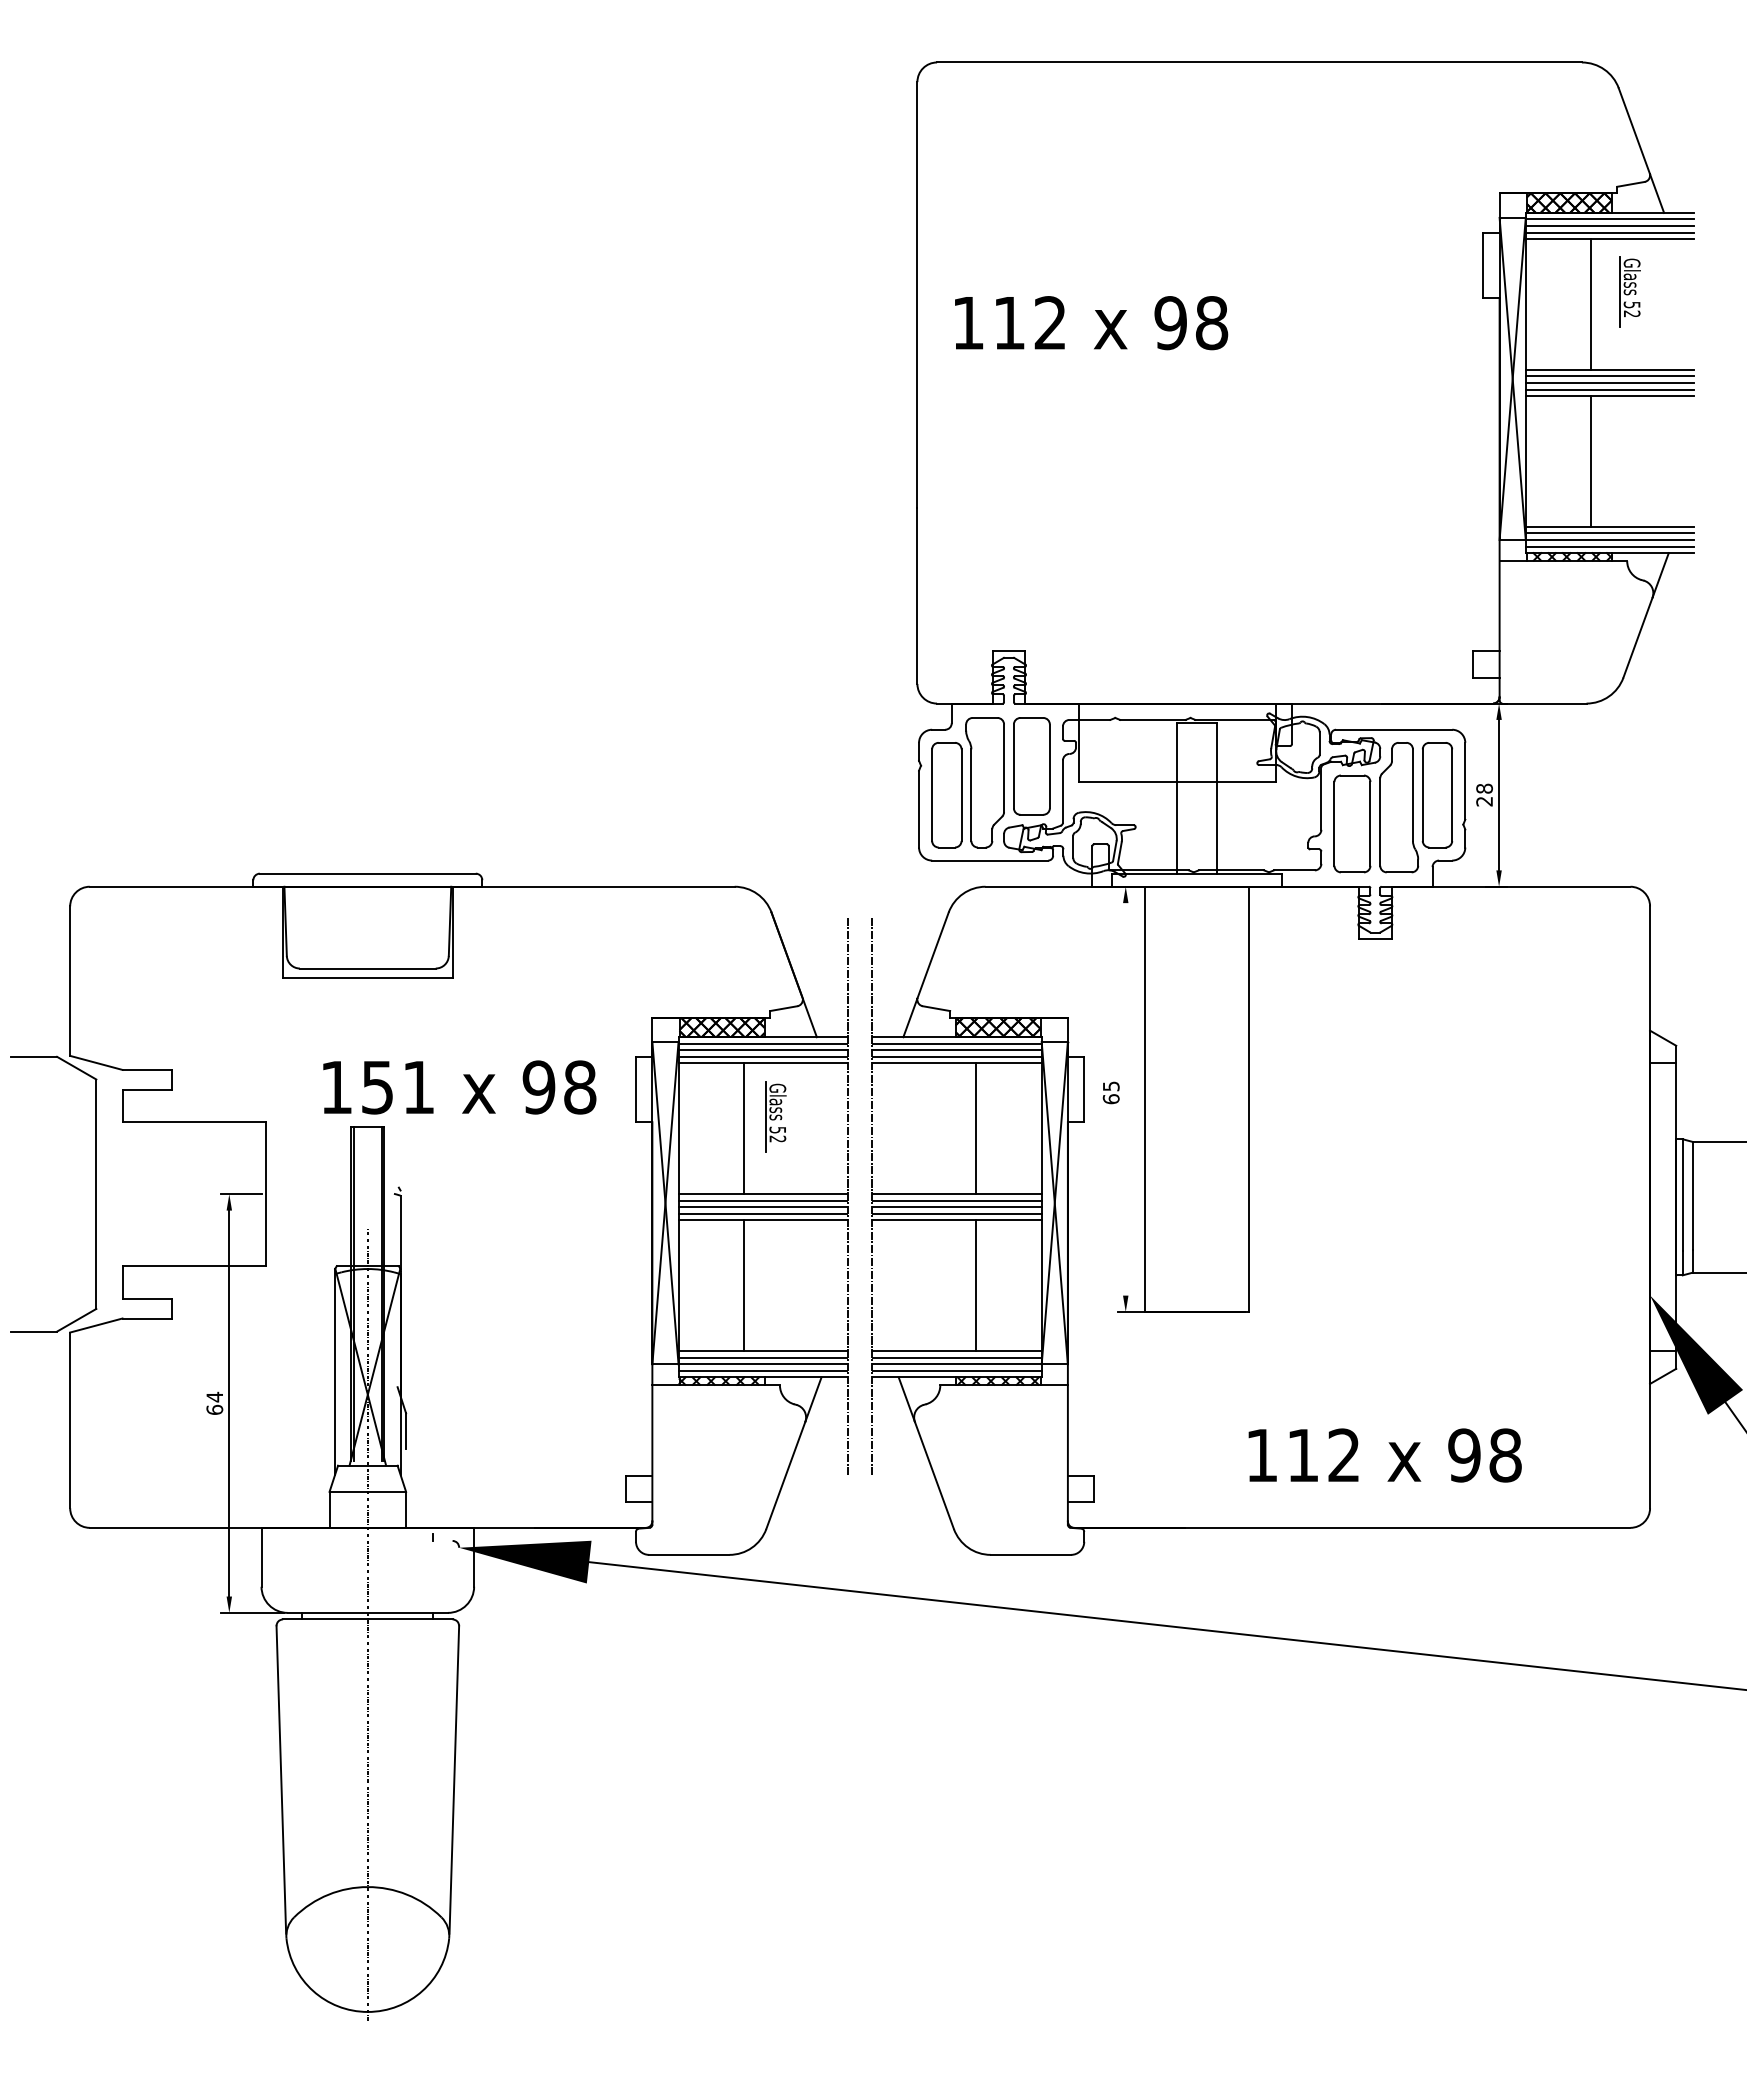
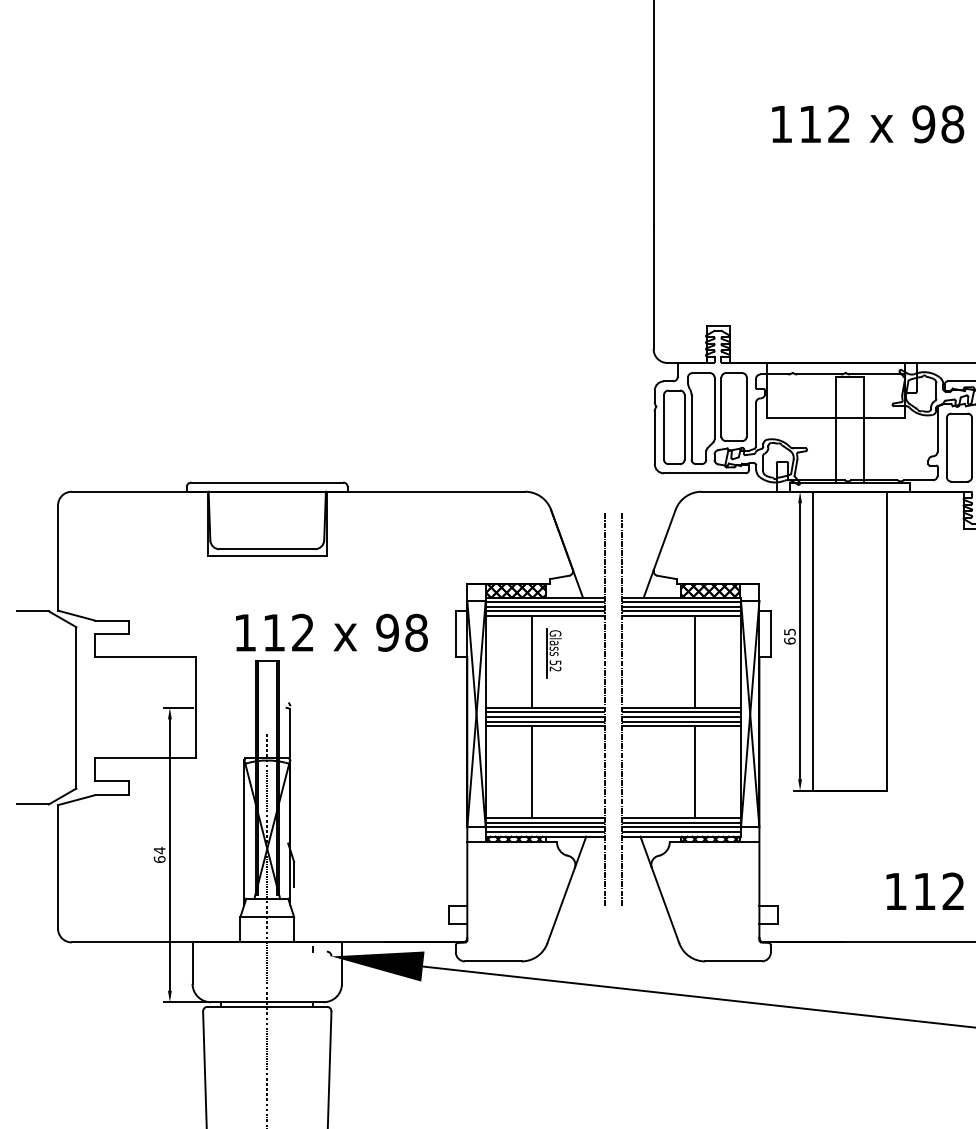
text: (1091, 323) -> (868, 124), moved
text: (397, 1087) -> (288, 632), 151 -> 112
line: (1125, 1099) -> (799, 641), added

